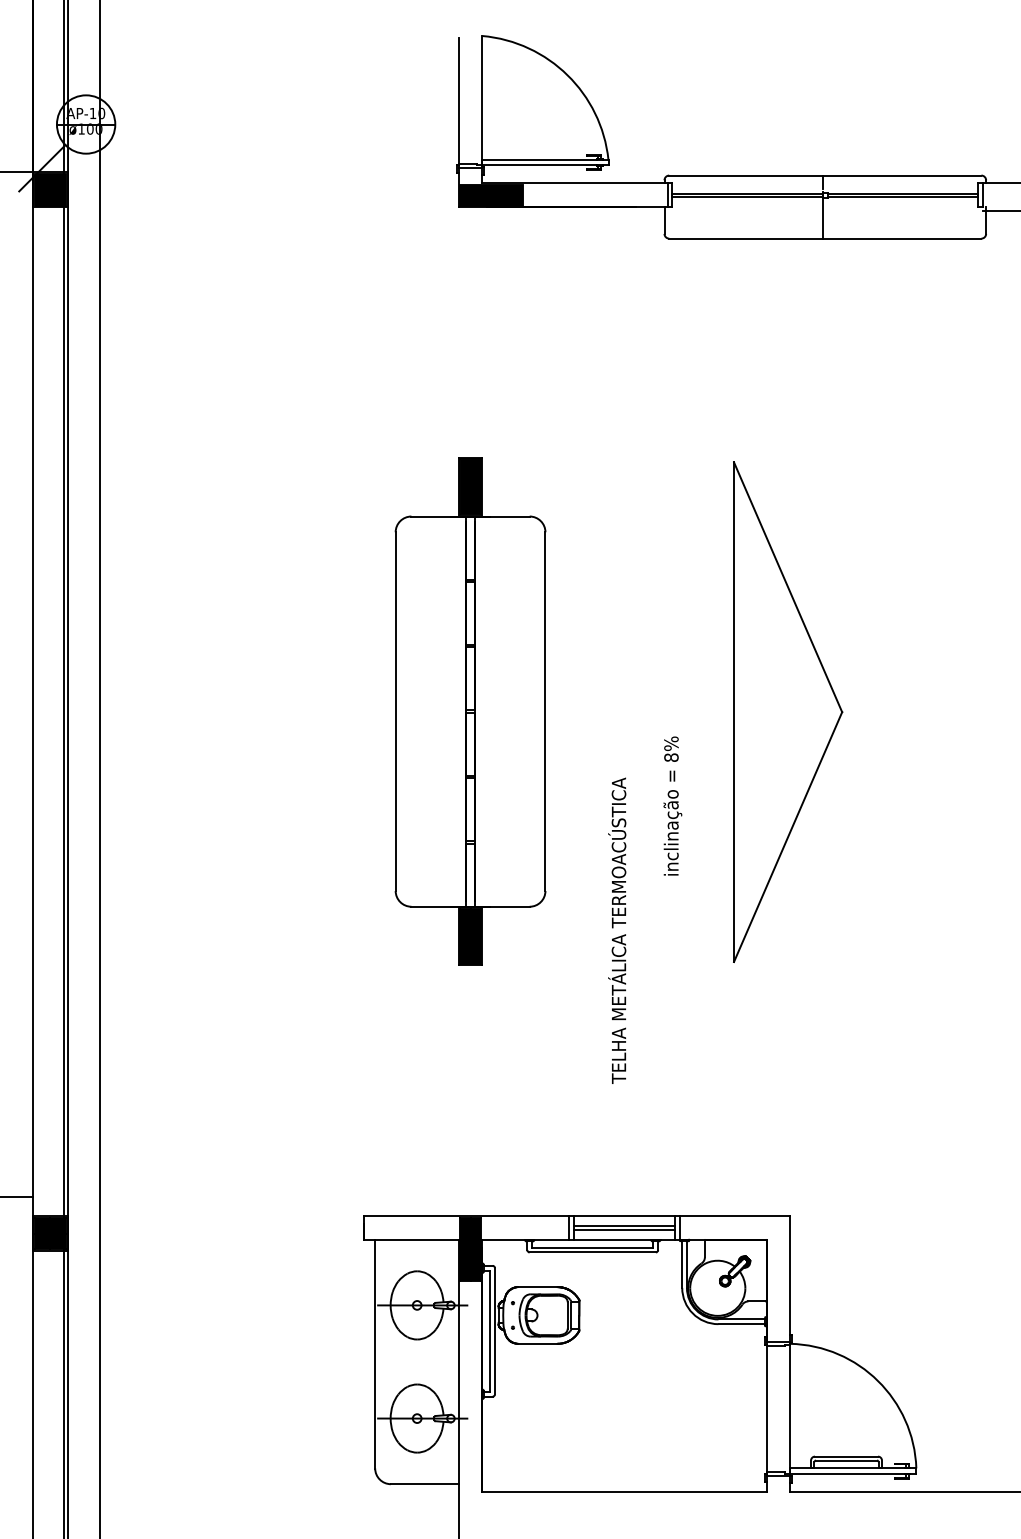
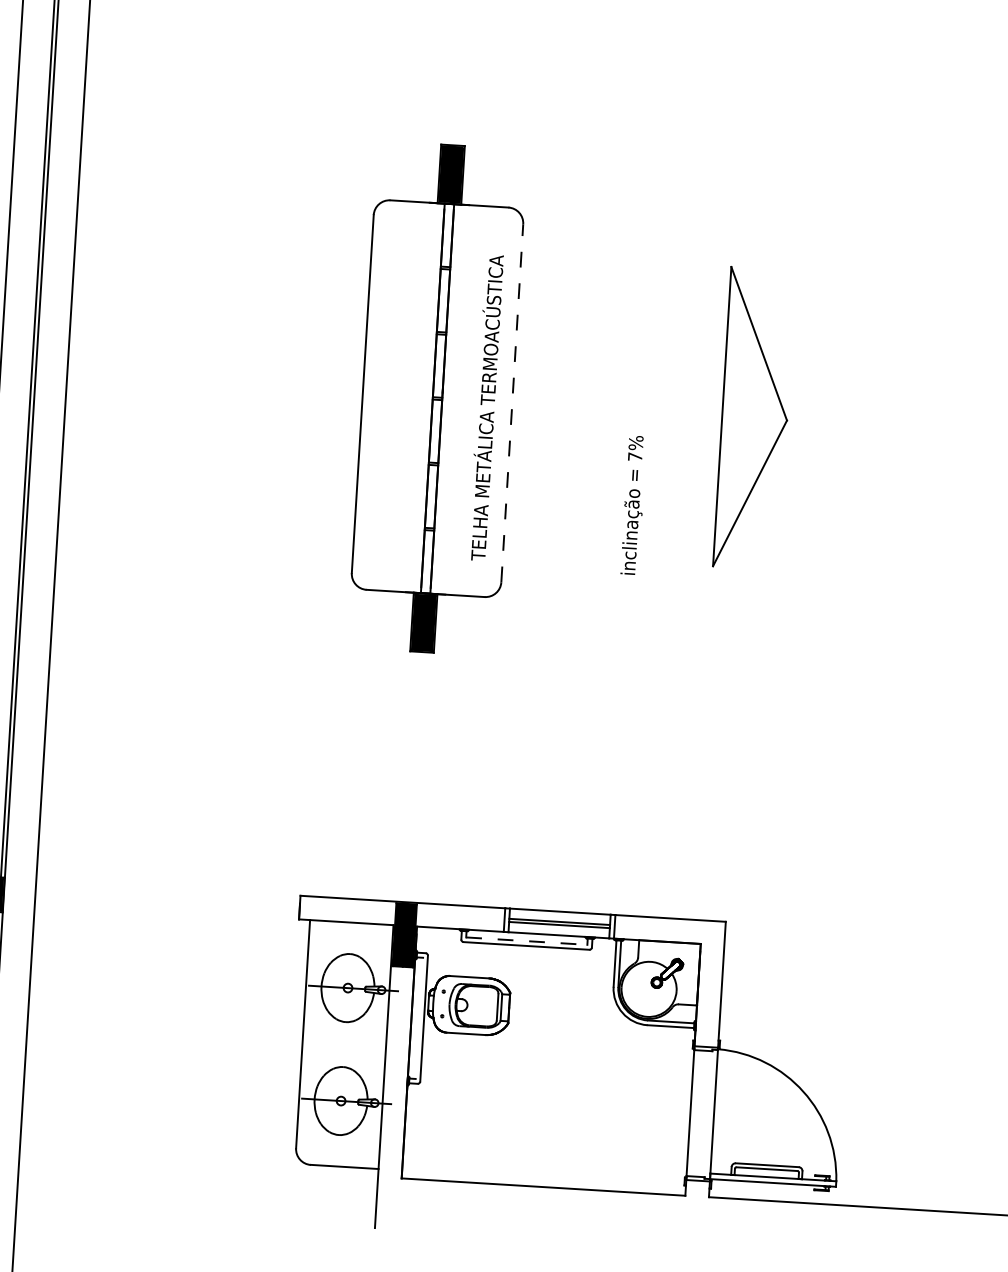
line: (545, 711) -> (512, 403), solid -> dashed
part: (788, 711) -> (754, 417), size x0.6
text: (671, 757) -> (635, 456), 8% -> 7%
text: (617, 930) -> (486, 407), moved
line: (592, 1247) -> (526, 941), solid -> dashed
line: (490, 1330) -> (419, 1017), removed

